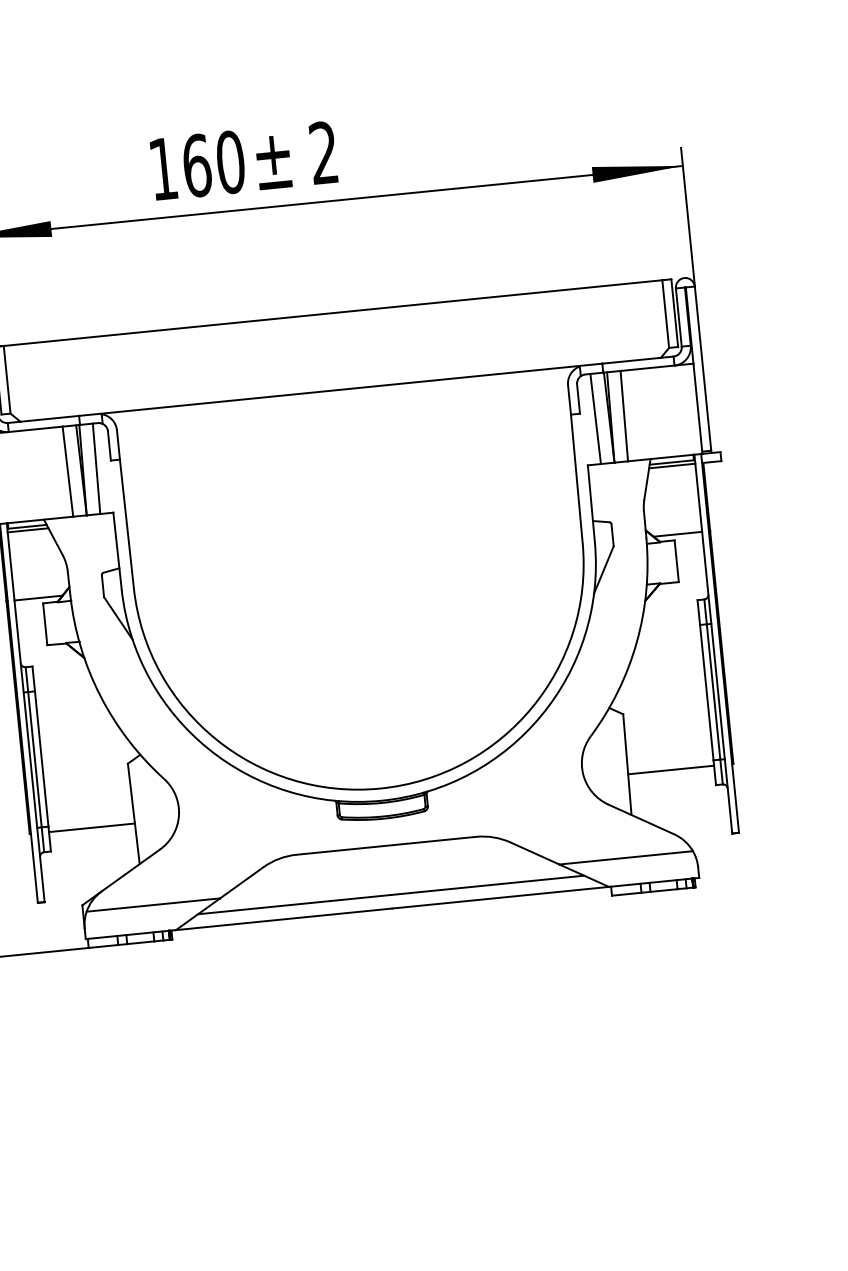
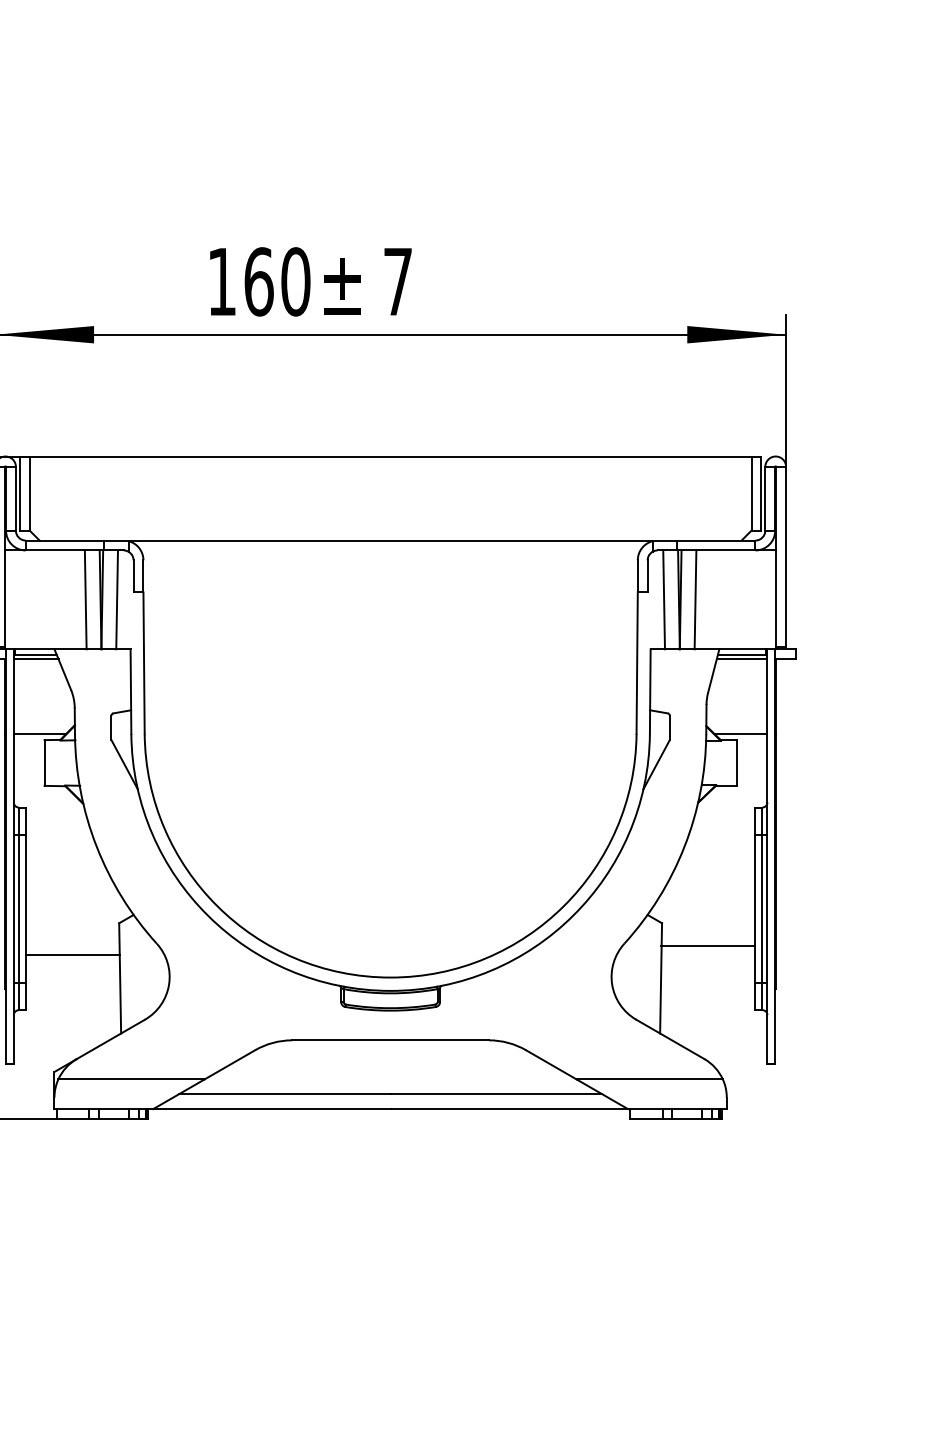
text: (323, 152) -> (397, 281), 2 -> 7
line: (670, 769) -> (707, 945), moved
line: (92, 827) -> (73, 954), moved

